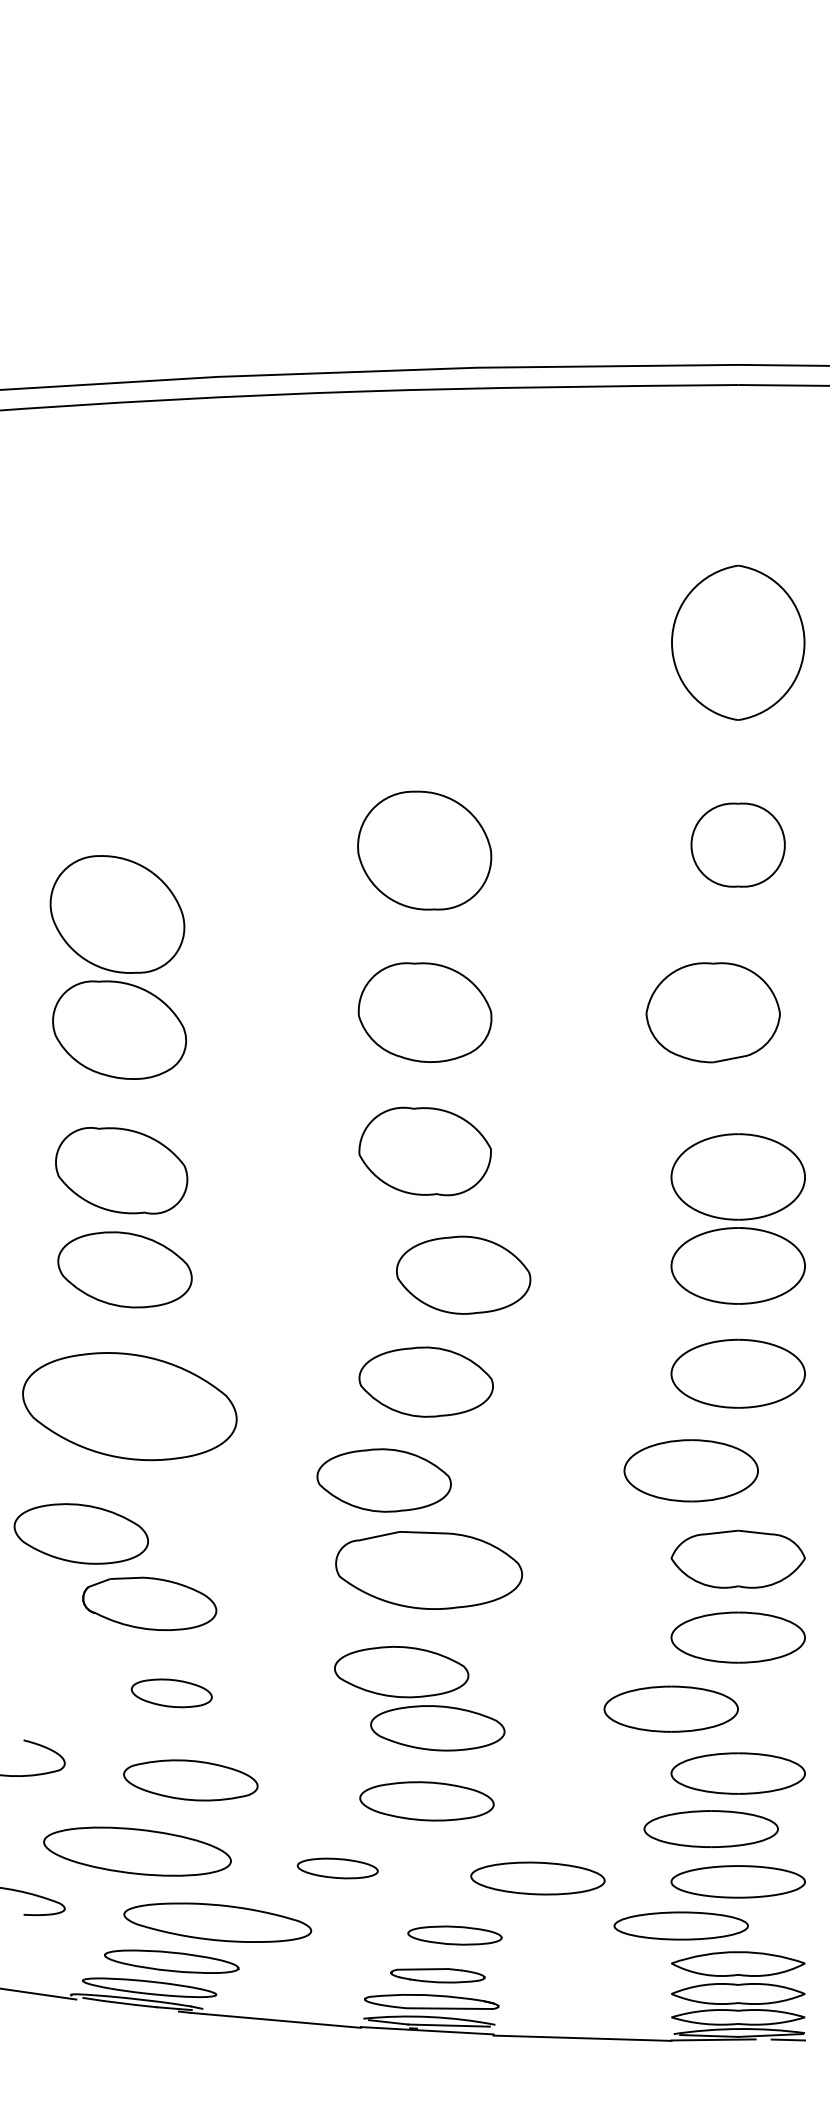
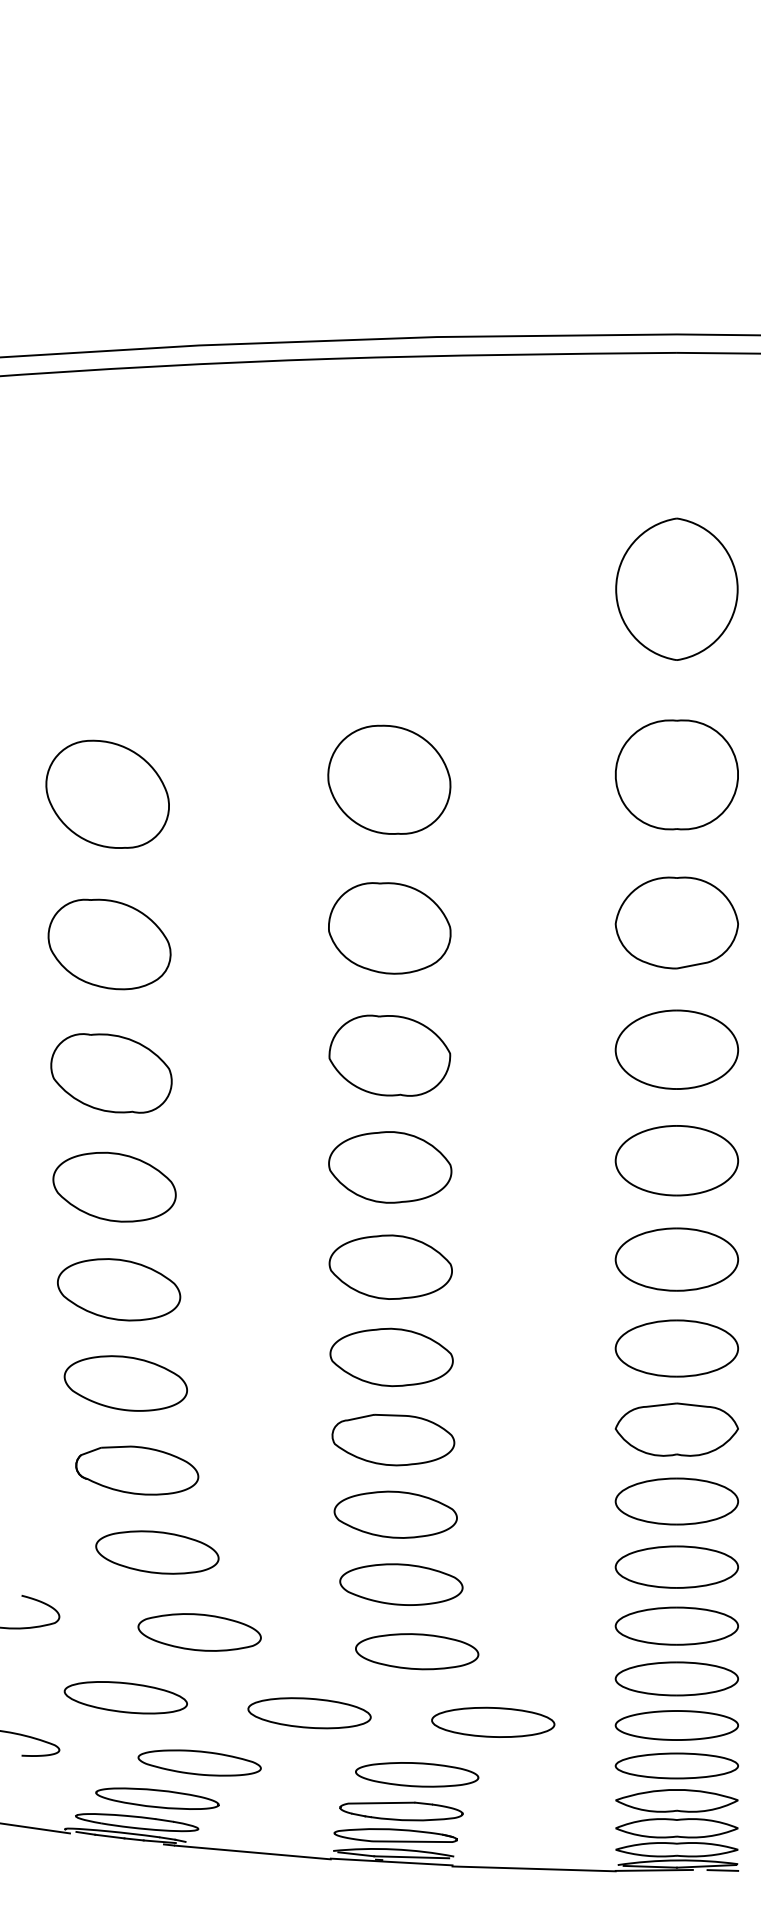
part: (737, 844) -> (676, 774), size x1.43
part: (117, 914) -> (107, 794), moved
part: (712, 1012) -> (676, 922), moved
part: (737, 1176) -> (676, 1049), moved
part: (124, 1269) -> (114, 1186), moved
part: (463, 1274) -> (390, 1166), moved
part: (129, 1406) -> (118, 1289), size x0.62
part: (690, 1470) -> (676, 1348), moved
part: (383, 1480) -> (391, 1357), moved
part: (80, 1533) -> (125, 1383), moved
part: (428, 1570) -> (392, 1439), size x0.71
part: (401, 1672) -> (395, 1515), moved
part: (171, 1693) -> (157, 1552), size x1.67
part: (670, 1708) -> (676, 1566), moved
part: (190, 1780) -> (199, 1632), moved
part: (426, 1801) -> (416, 1651), moved
part: (710, 1828) -> (676, 1678), moved
part: (136, 1851) -> (125, 1697), size x0.71
part: (337, 1868) -> (309, 1713), size x1.67
part: (217, 1922) -> (199, 1762), size x0.71
part: (680, 1925) -> (676, 1765), moved
part: (454, 1935) -> (416, 1774), size x1.43
part: (437, 1975) -> (401, 1811), size x1.43

